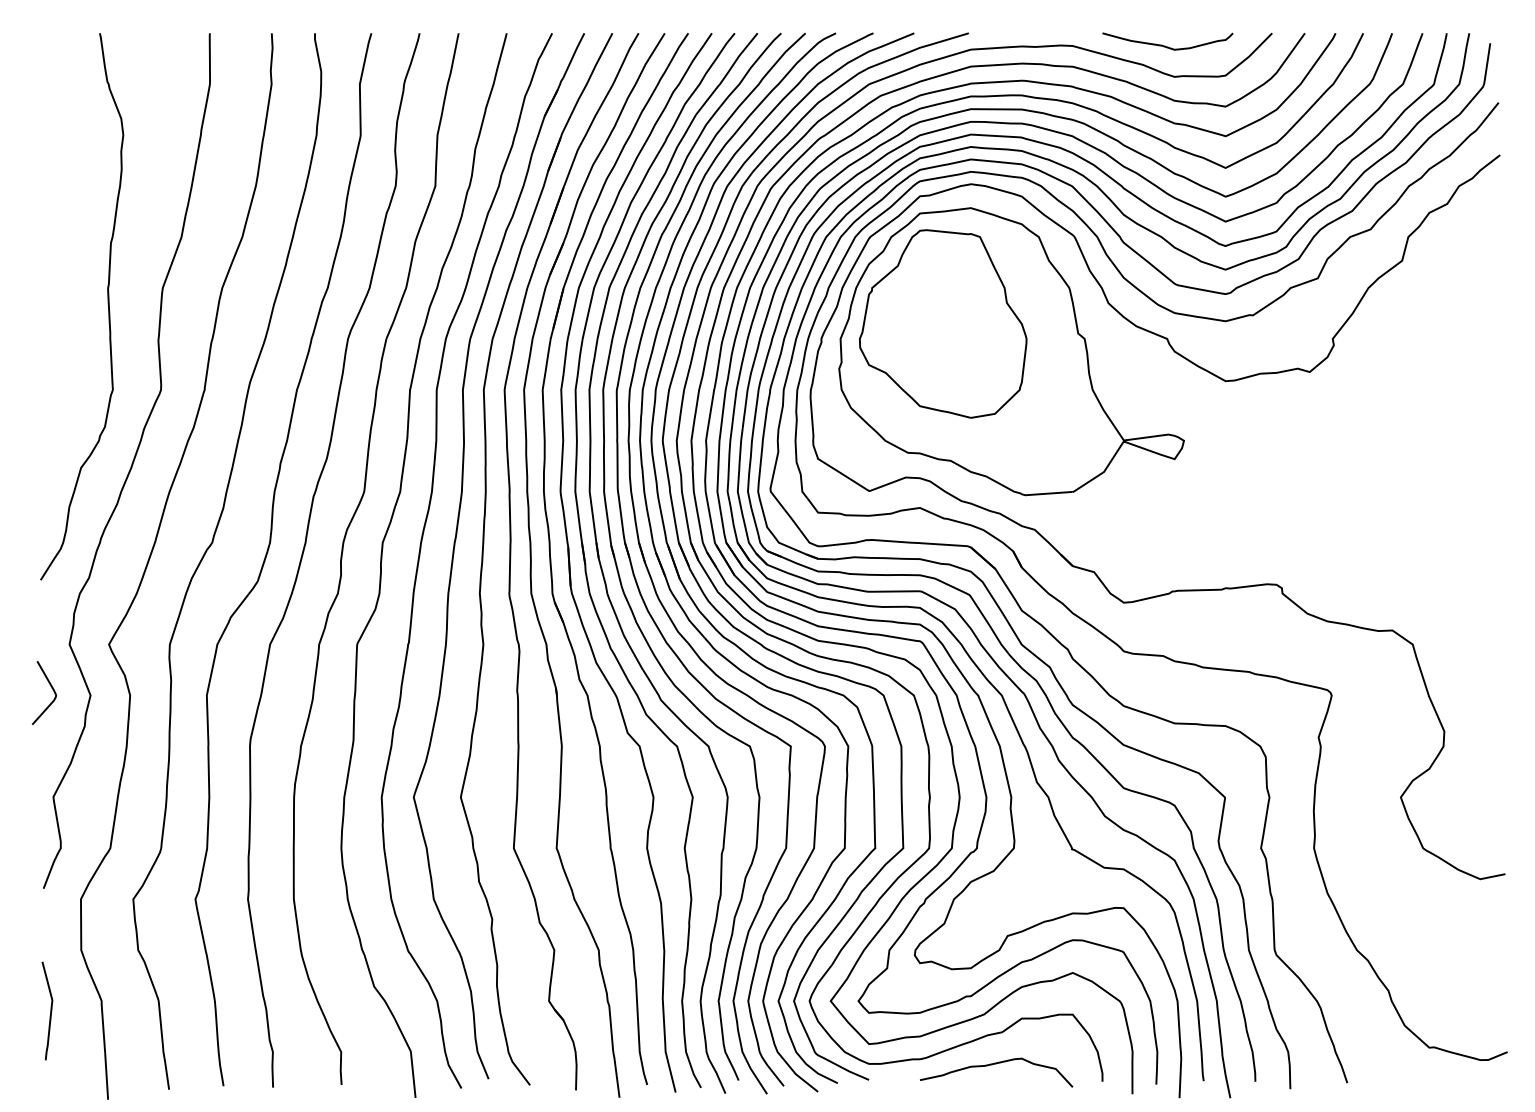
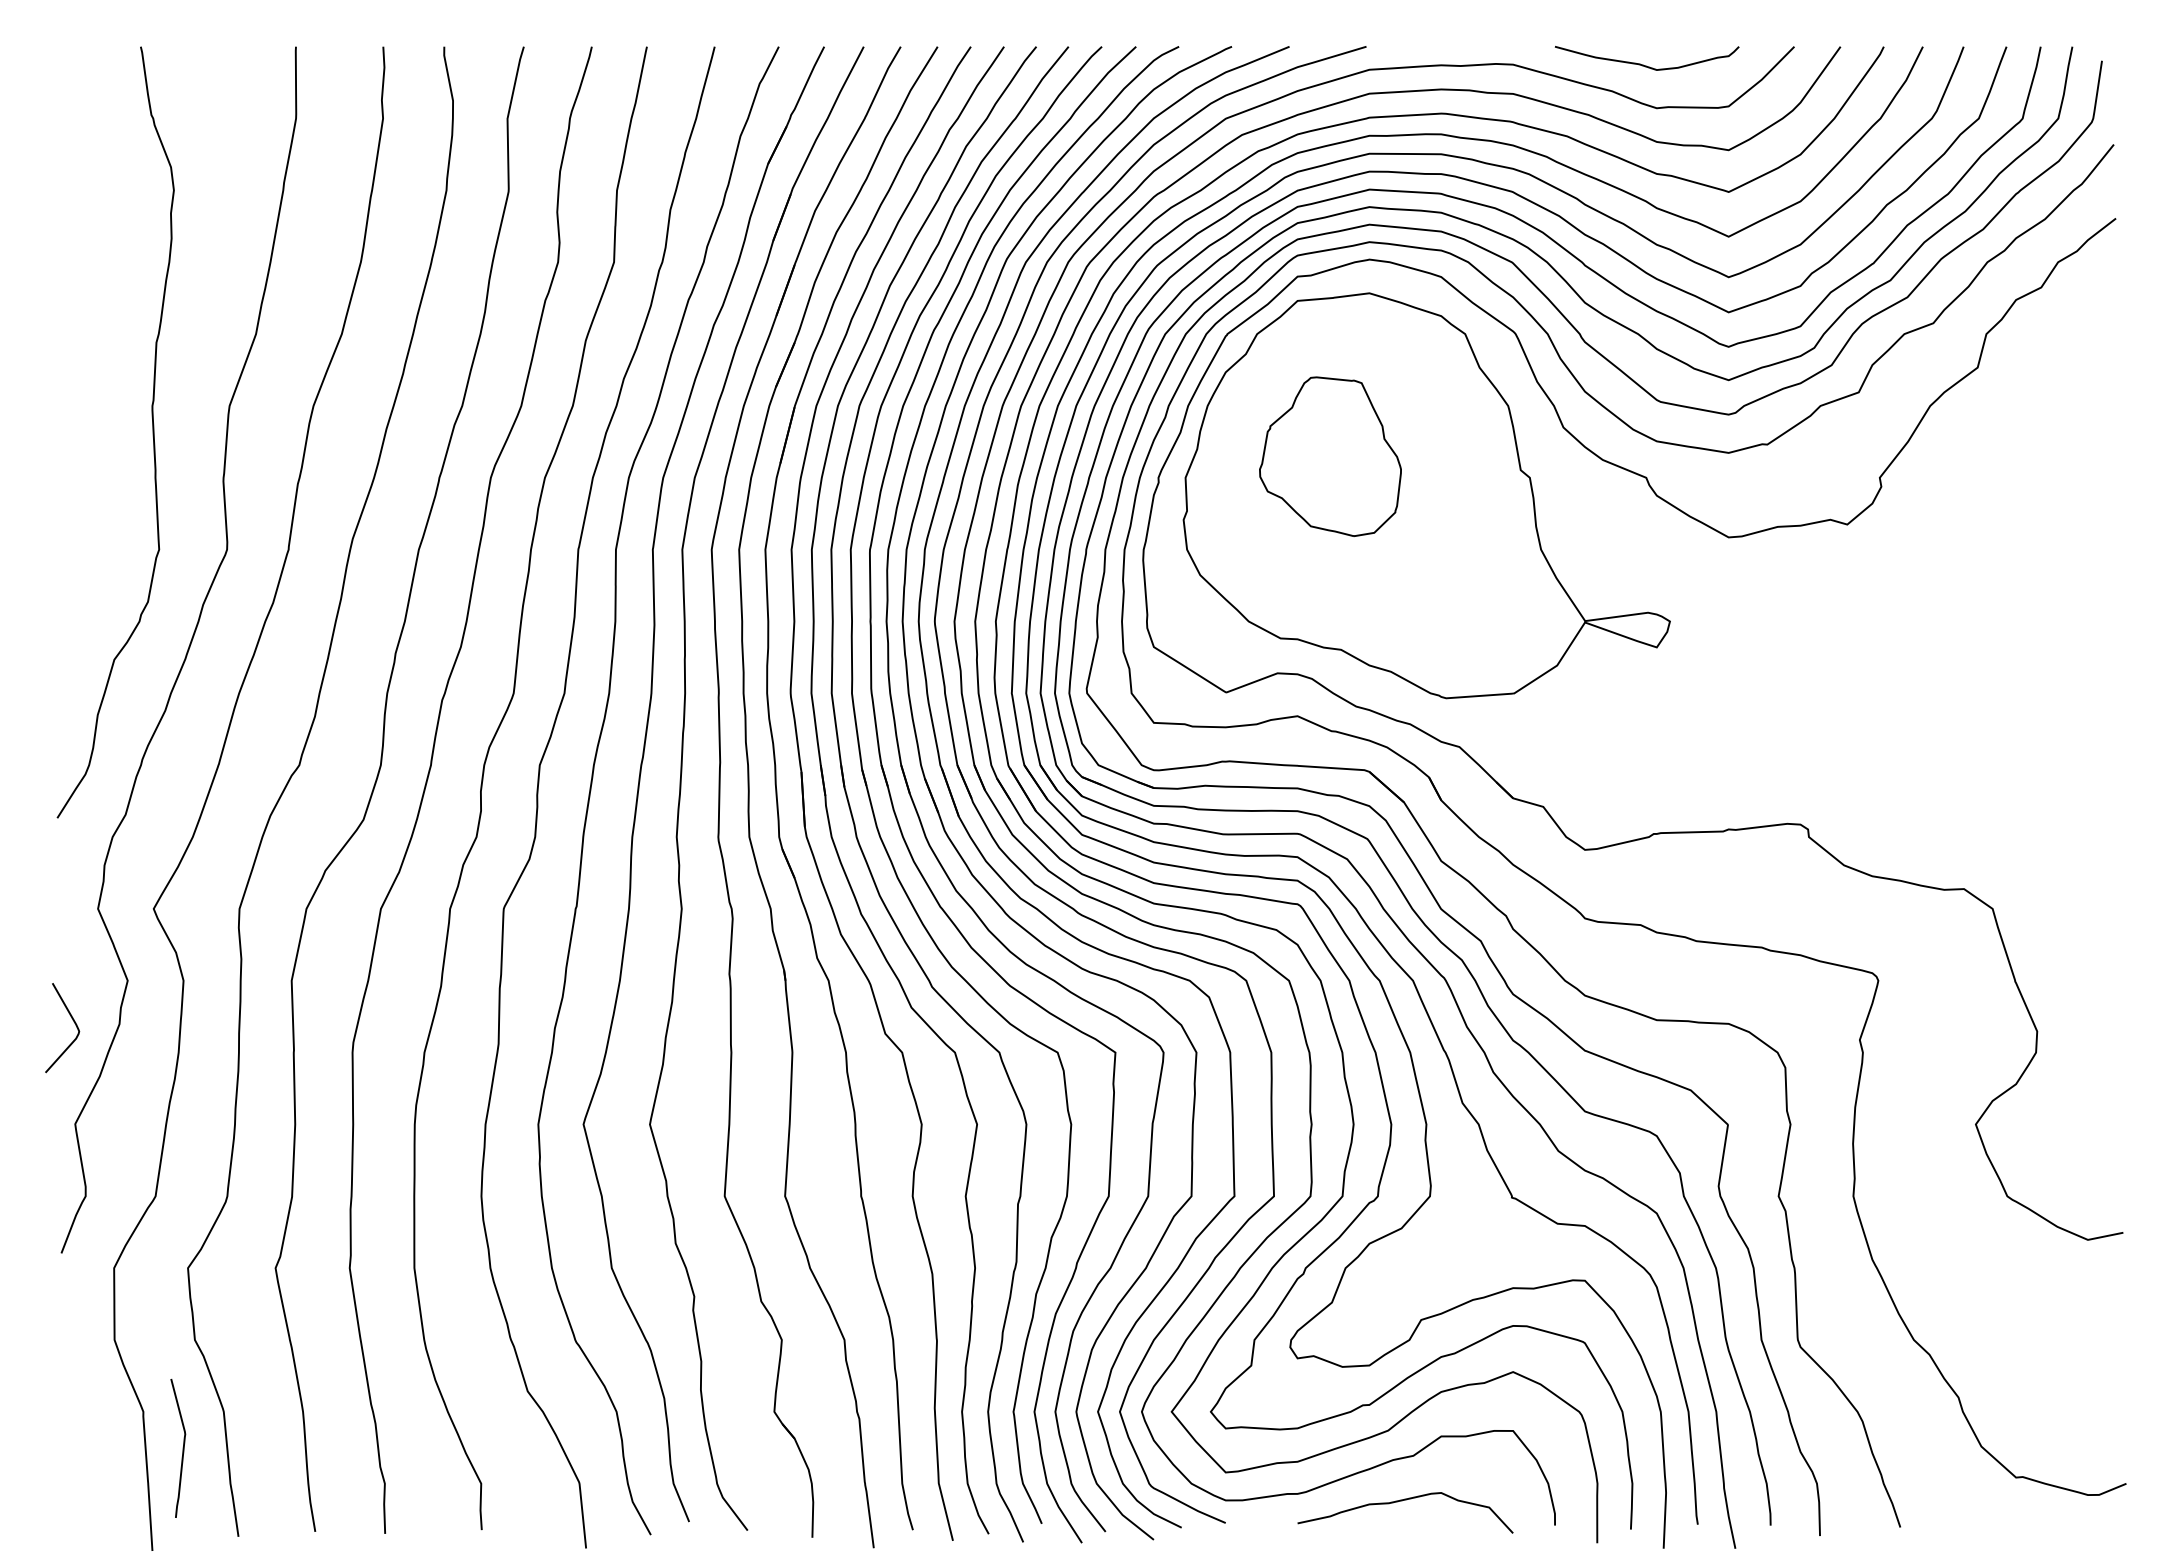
part: (943, 323) -> (1330, 456), size x0.6
curve: (51, 688) -> (72, 1021), moved
curve: (50, 1010) -> (182, 1447), moved

